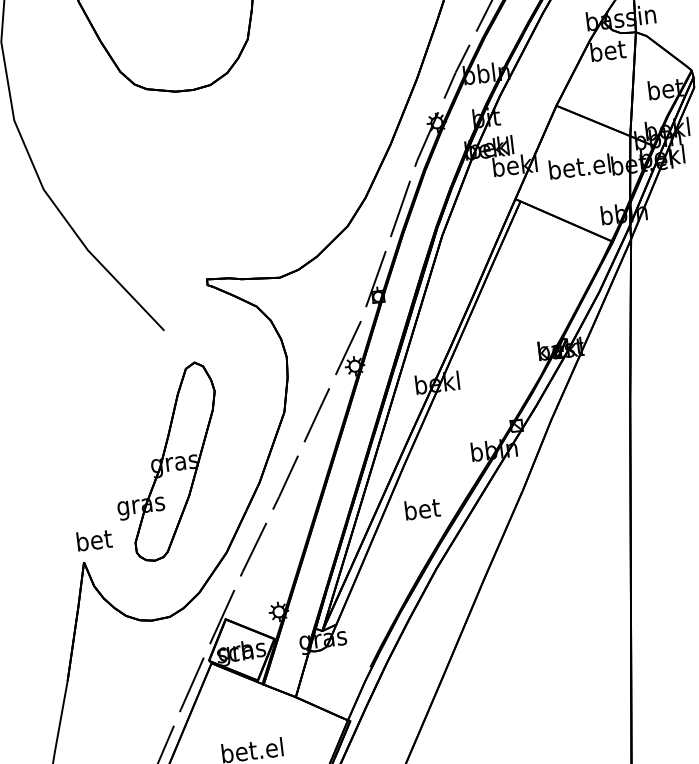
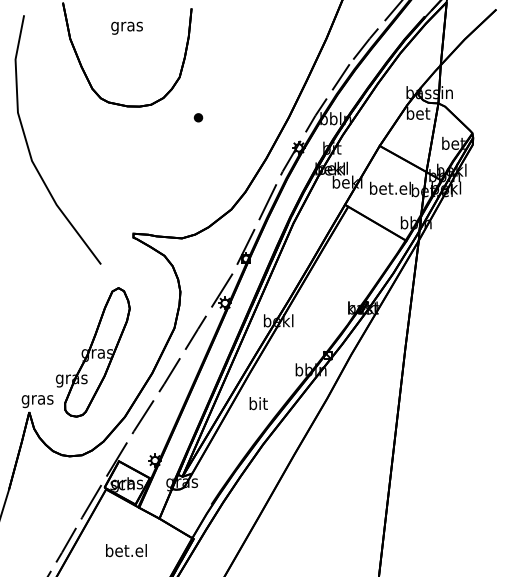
part: (282, 95) -> (198, 117), added
text: (422, 508) -> (258, 403), bet -> bit
text: (93, 542) -> (37, 399), bet -> gras

